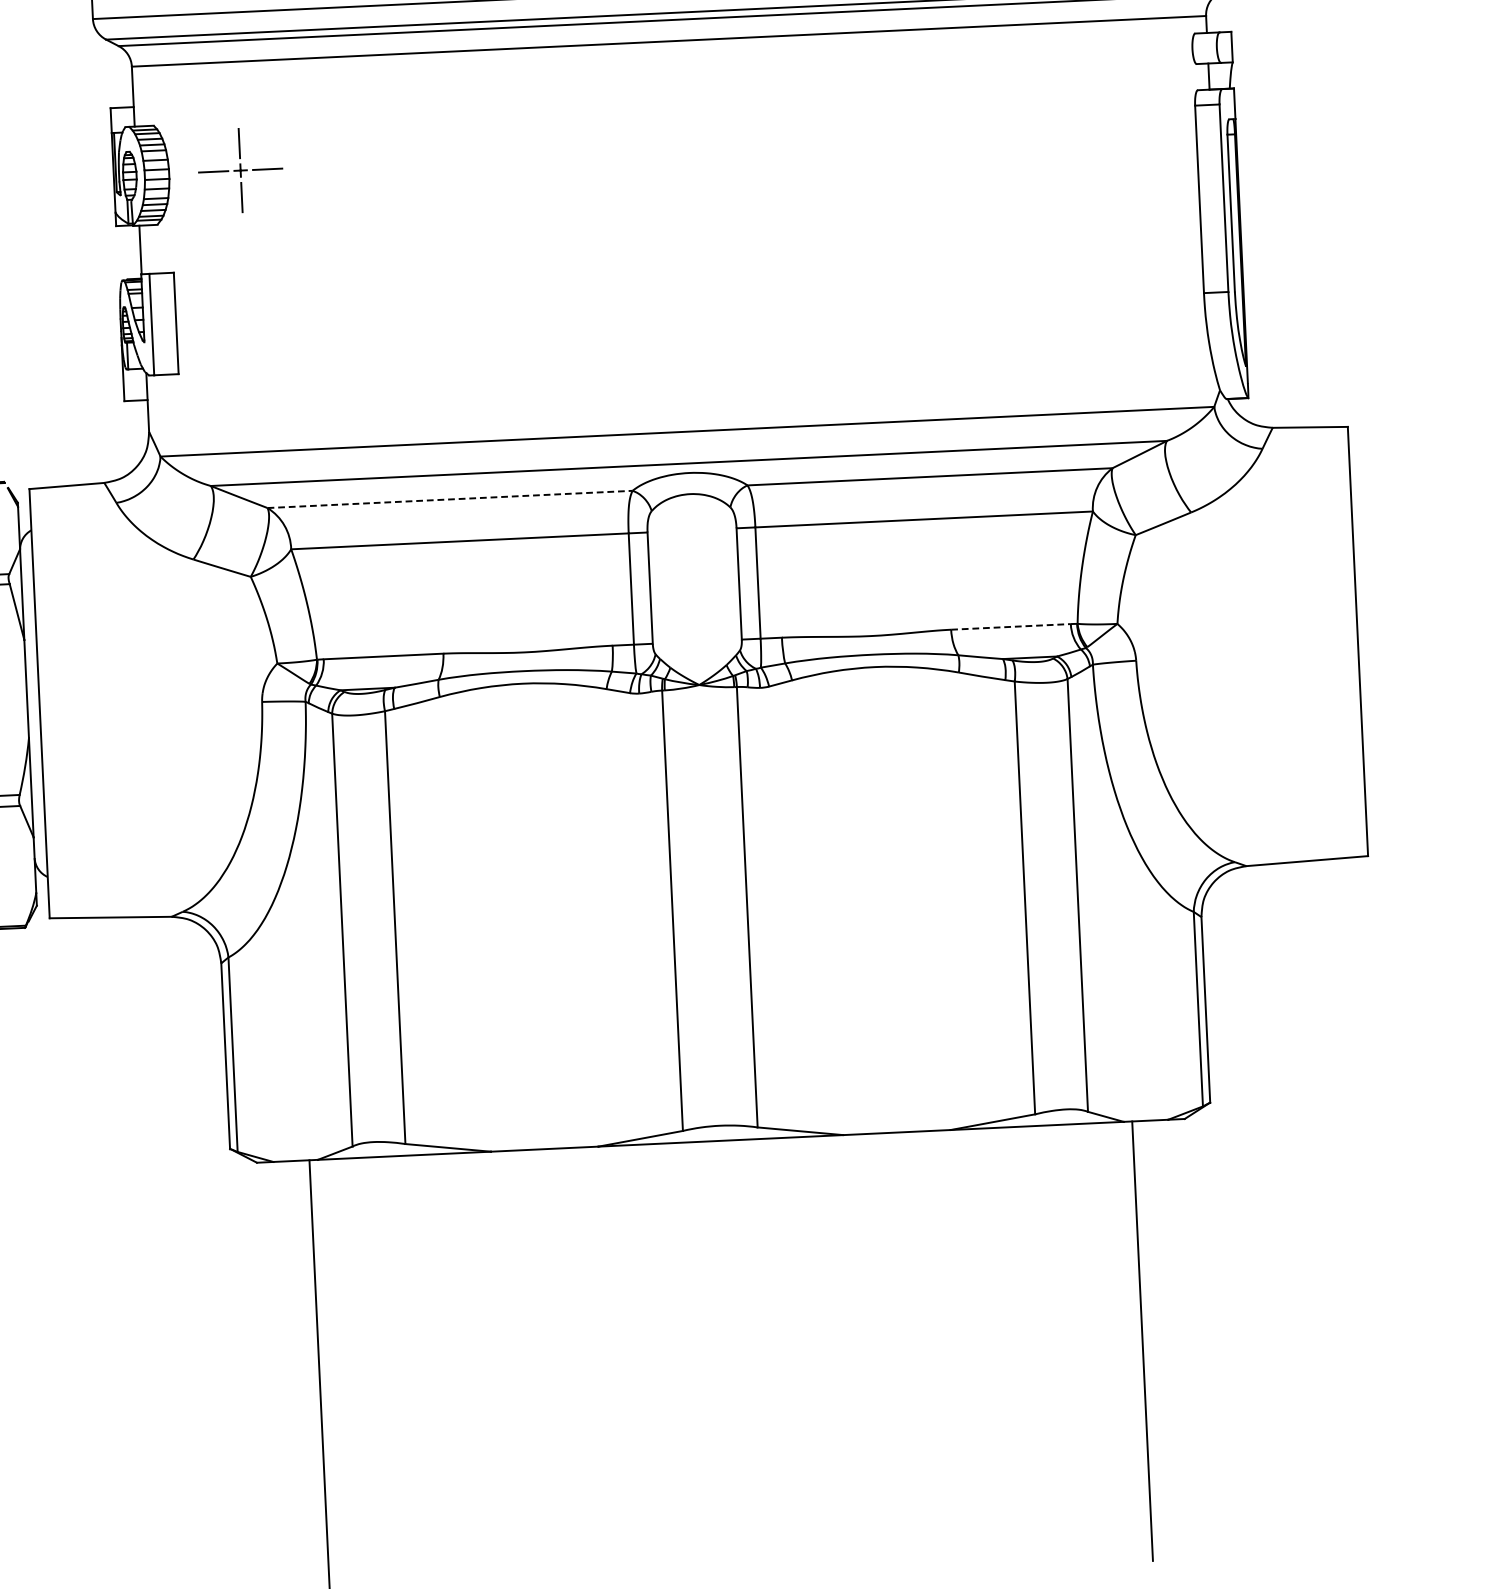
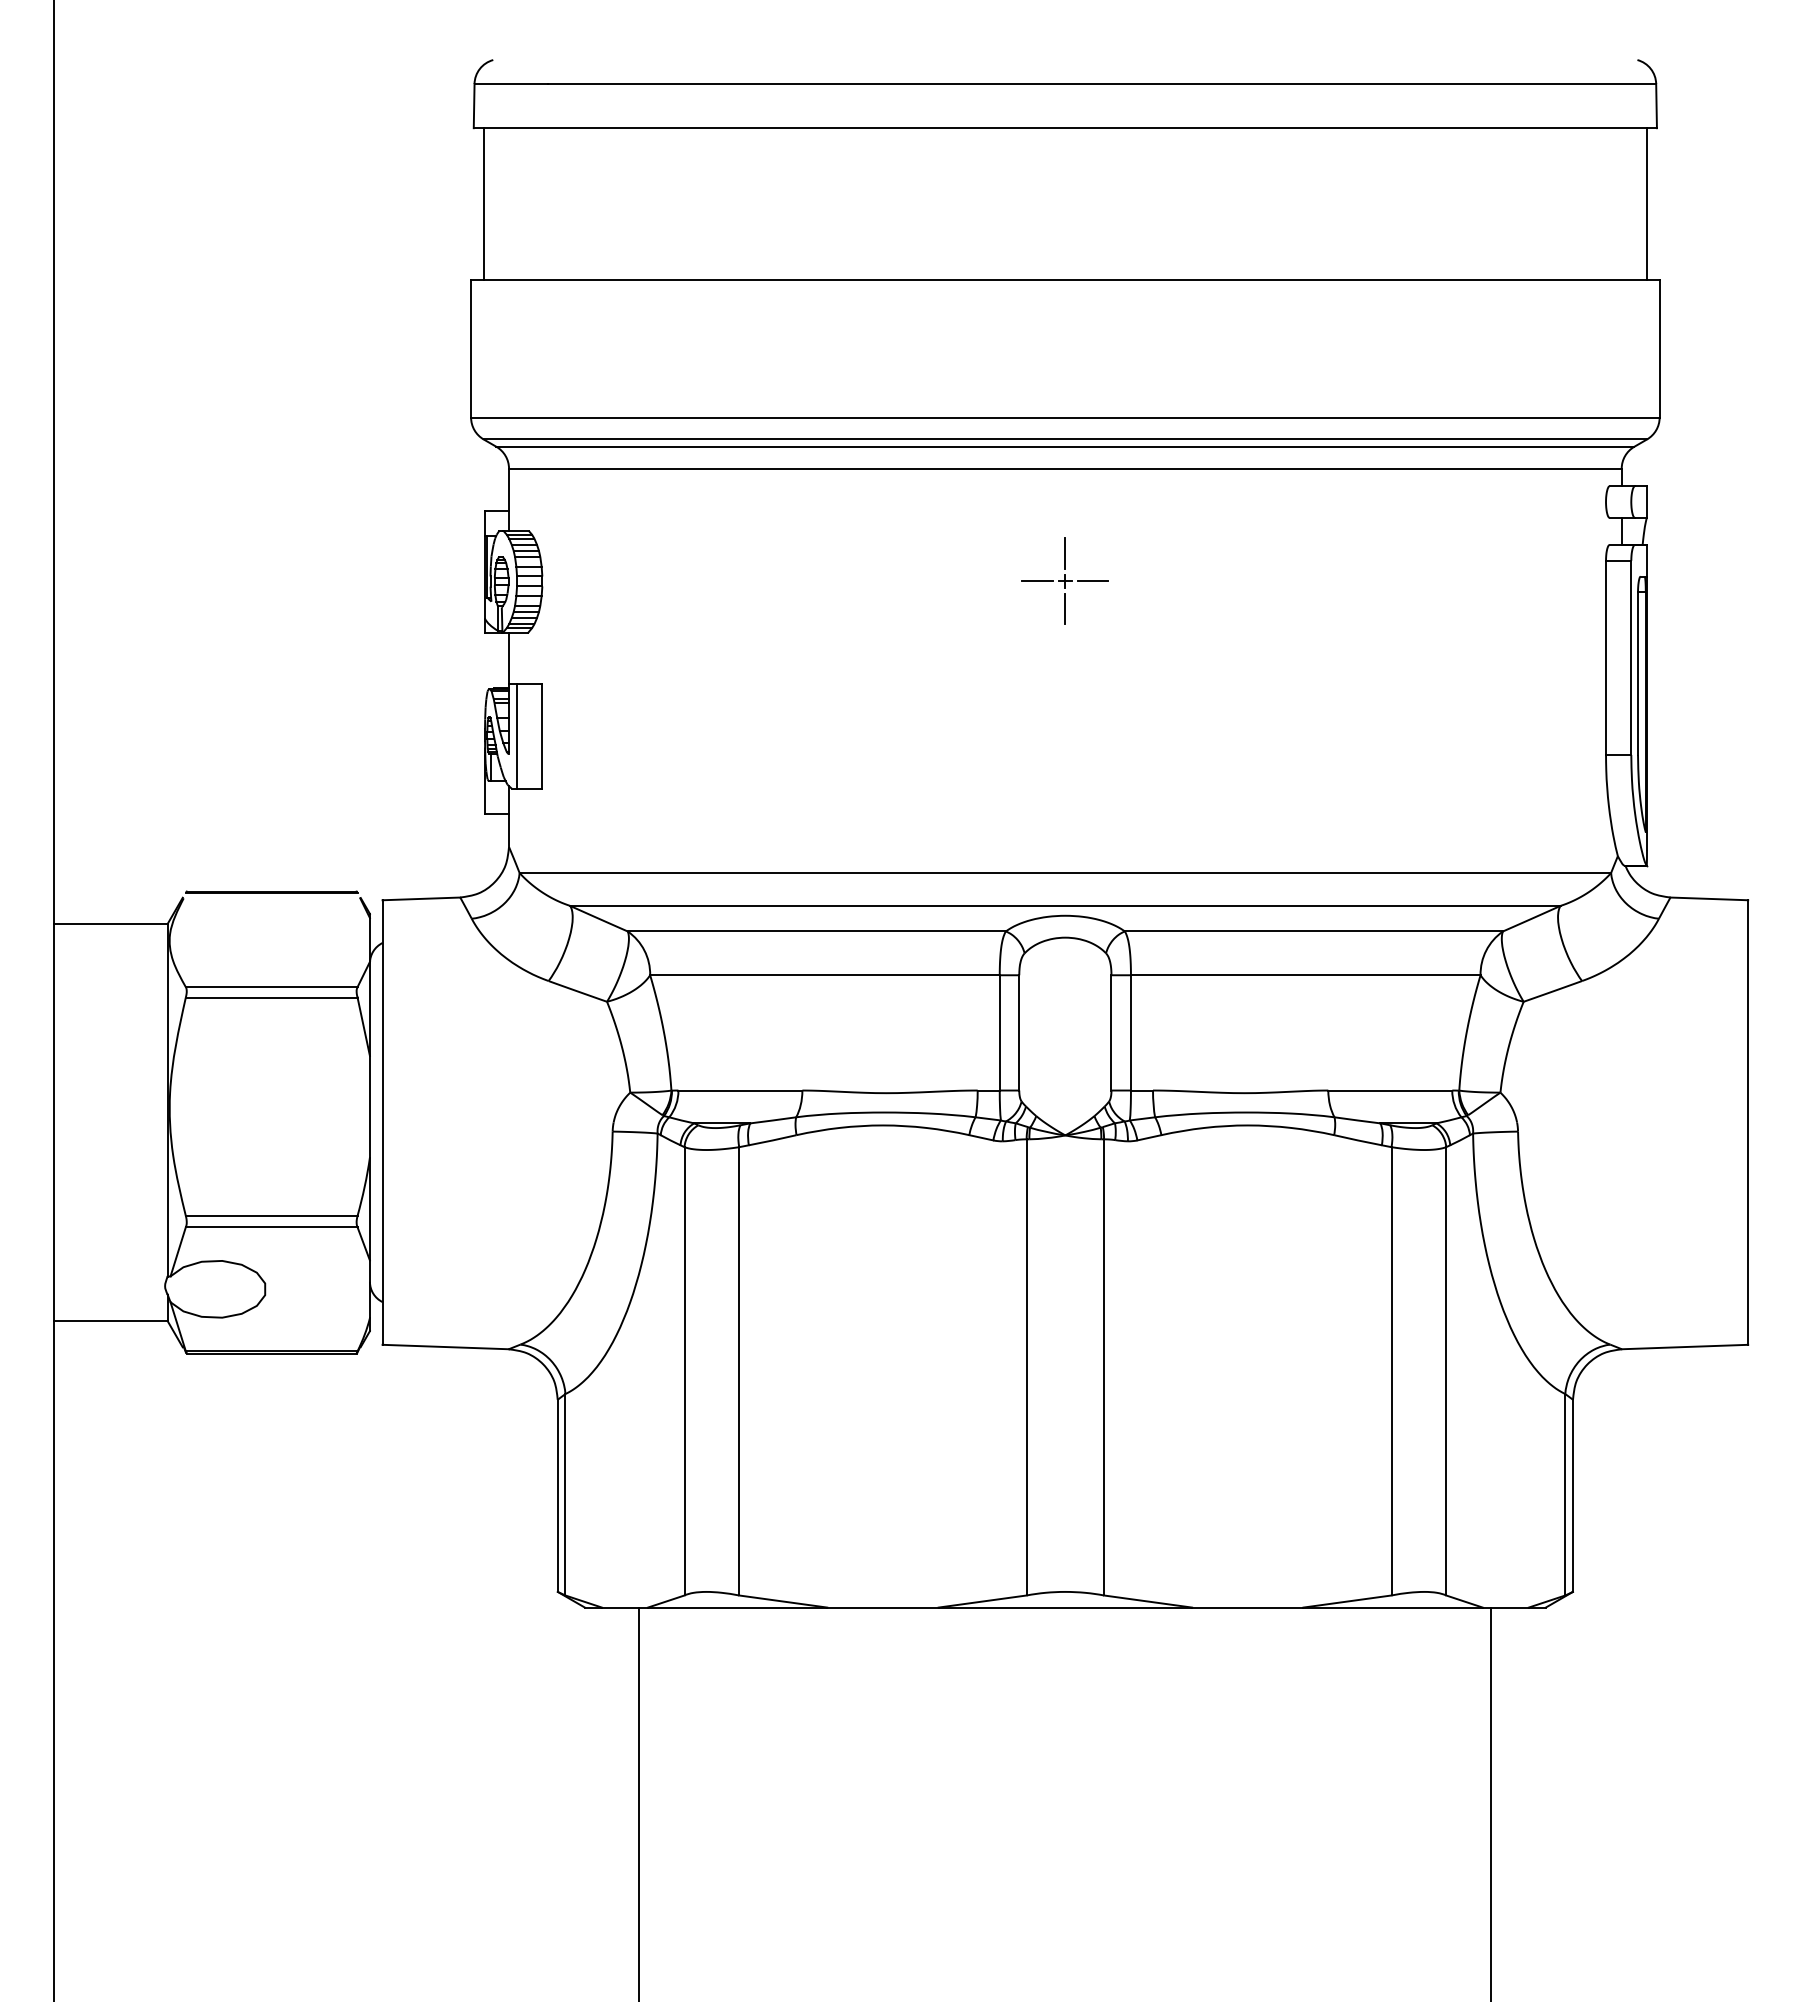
part: (239, 169) -> (1064, 580), moved
line: (450, 499) -> (817, 931), dashed -> solid
line: (1011, 626) -> (1390, 1090), dashed -> solid

